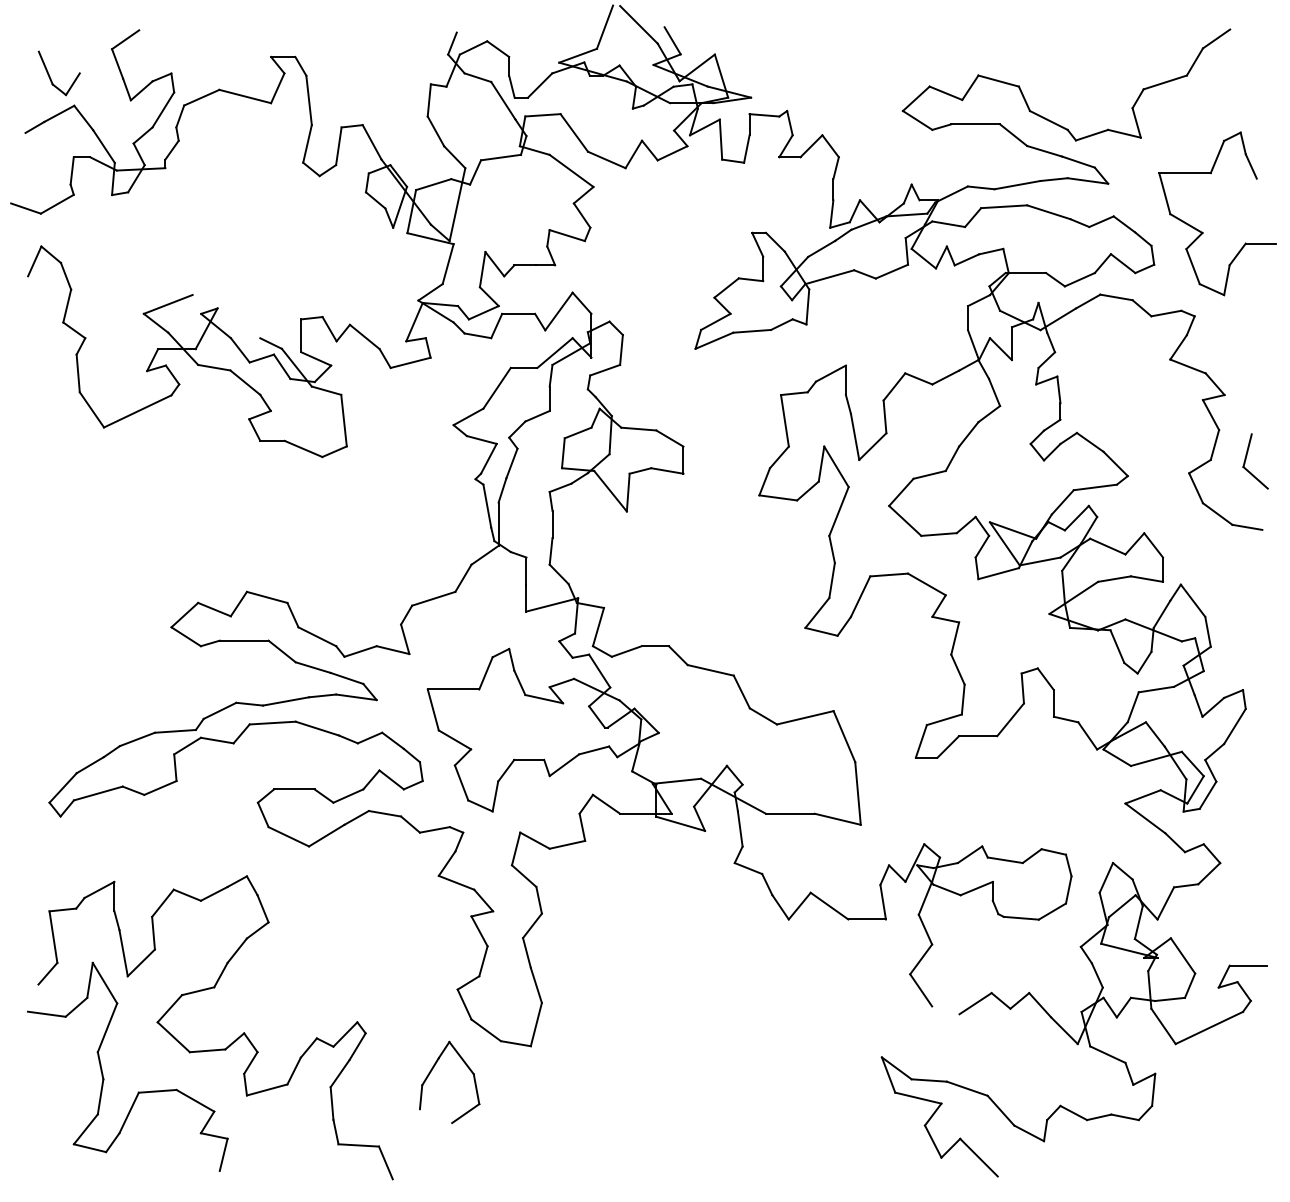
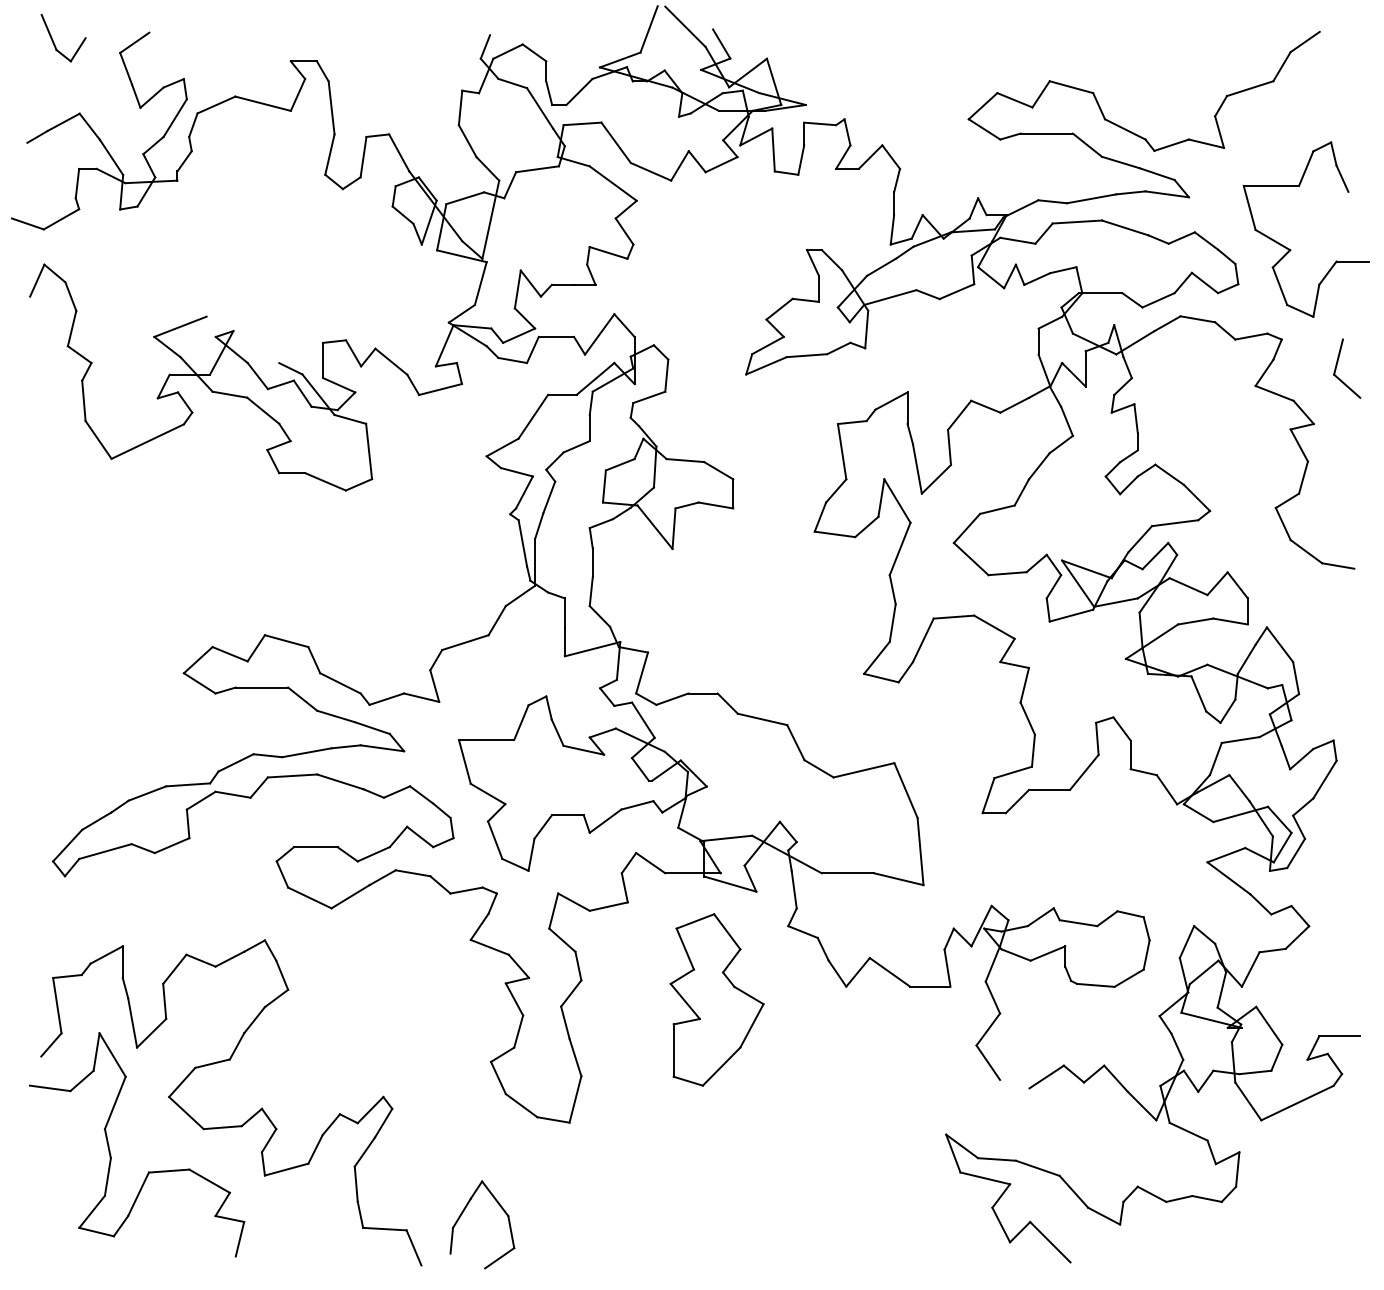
part: (50, 76) -> (54, 41), moved
part: (1246, 460) -> (1337, 367), moved
part: (668, 931) -> (717, 999), added
part: (431, 1072) -> (462, 1214), moved

